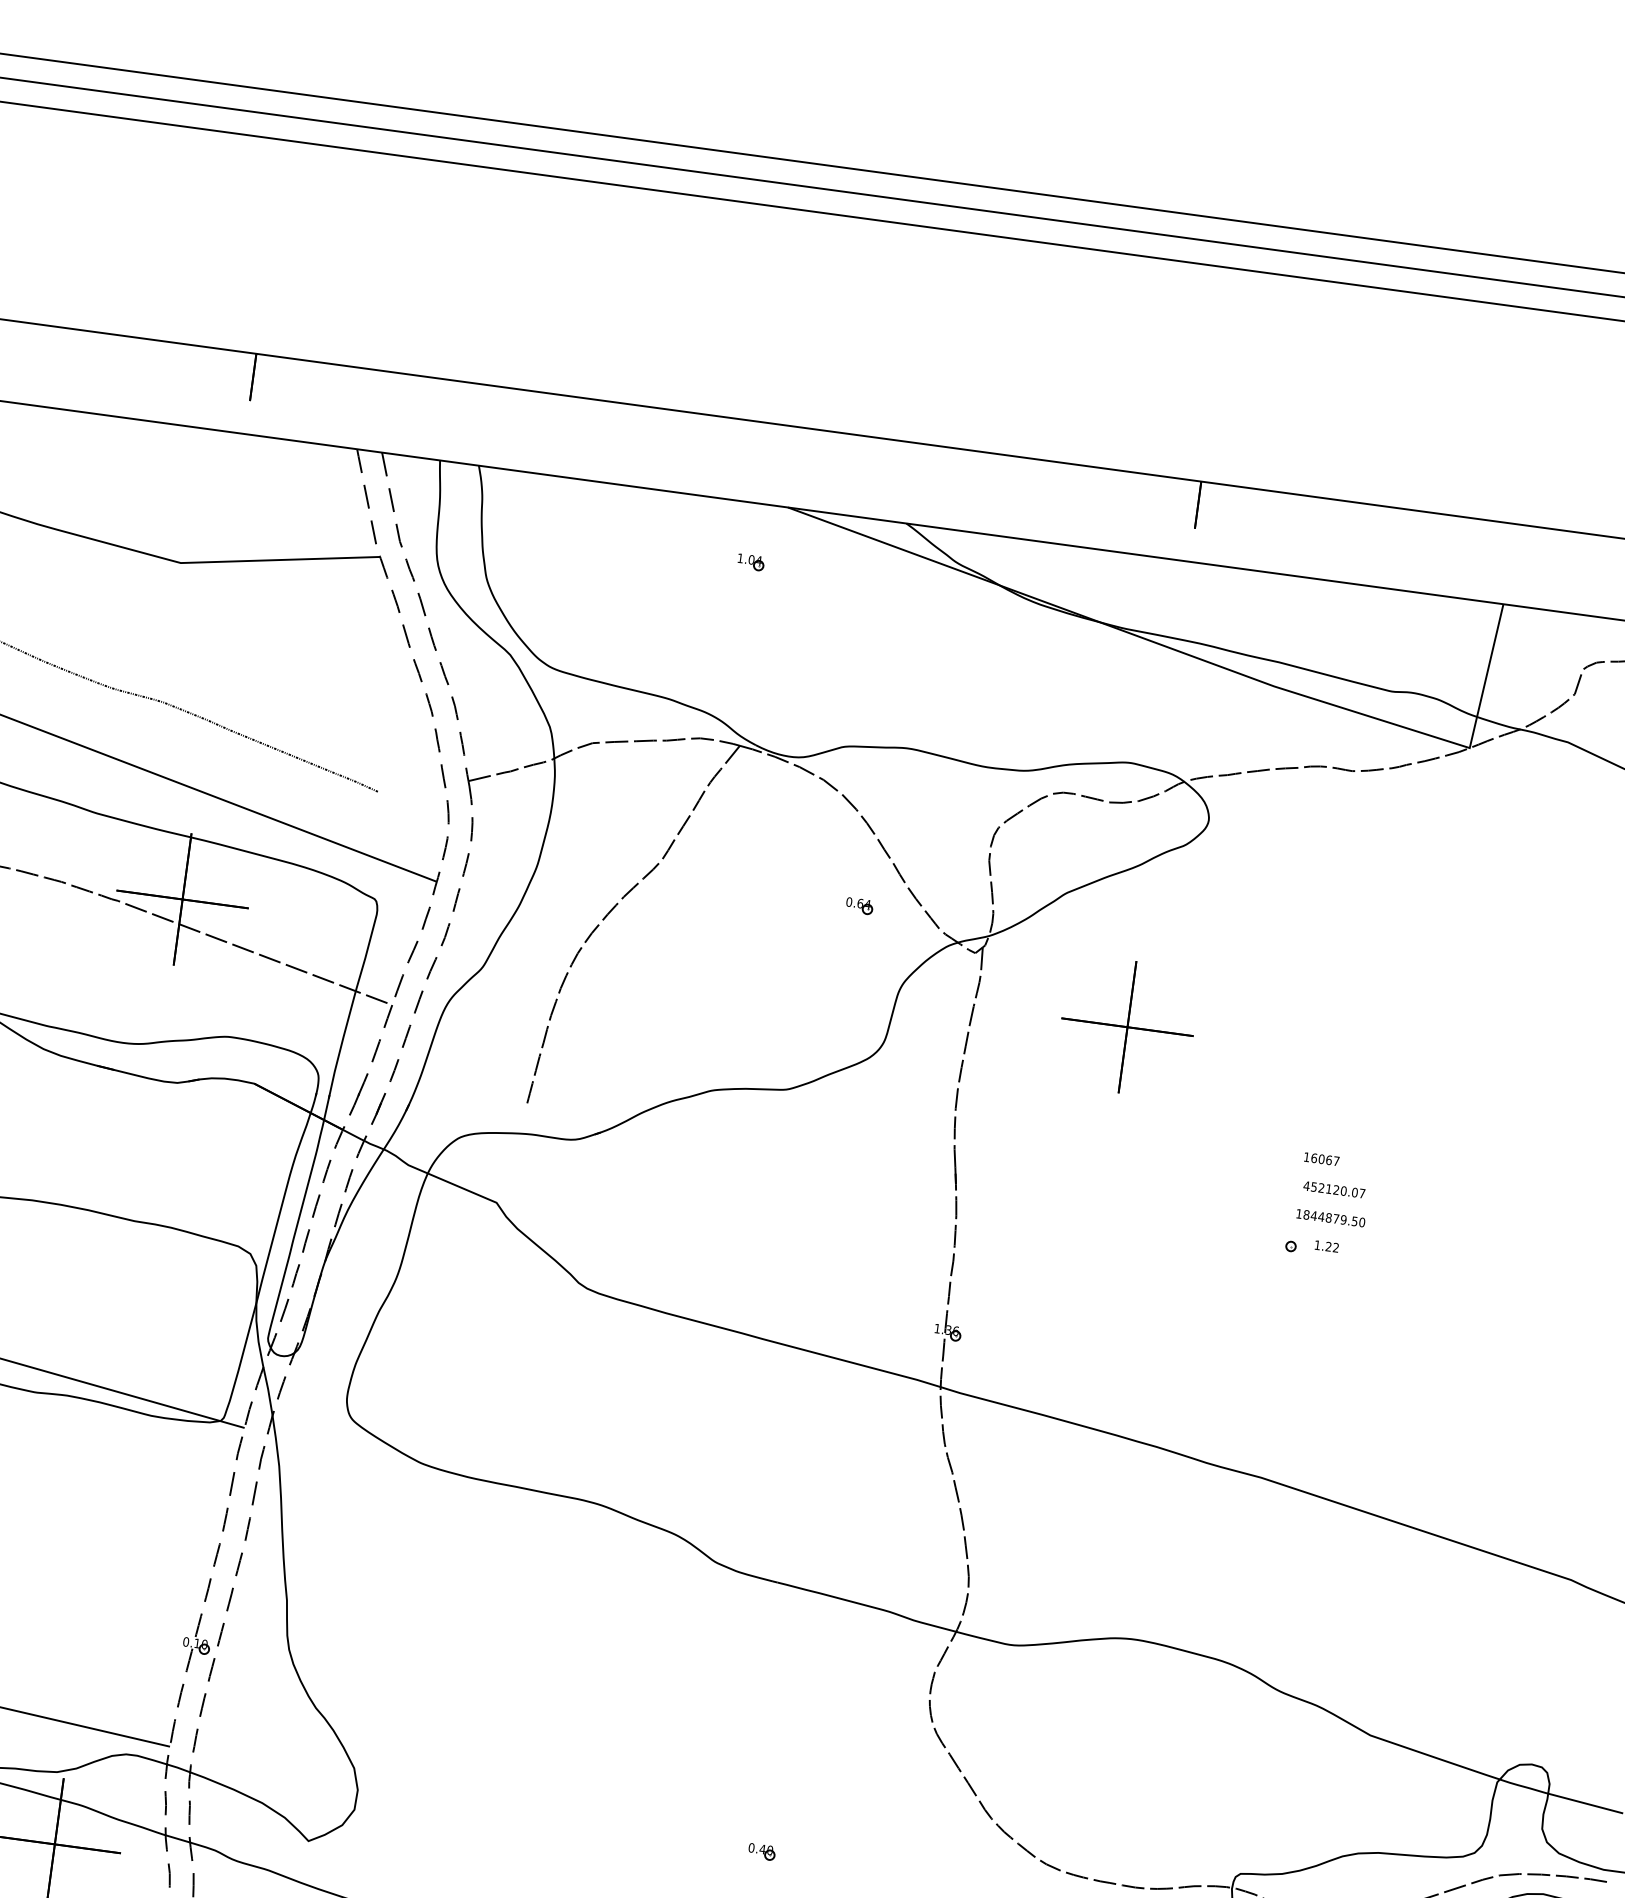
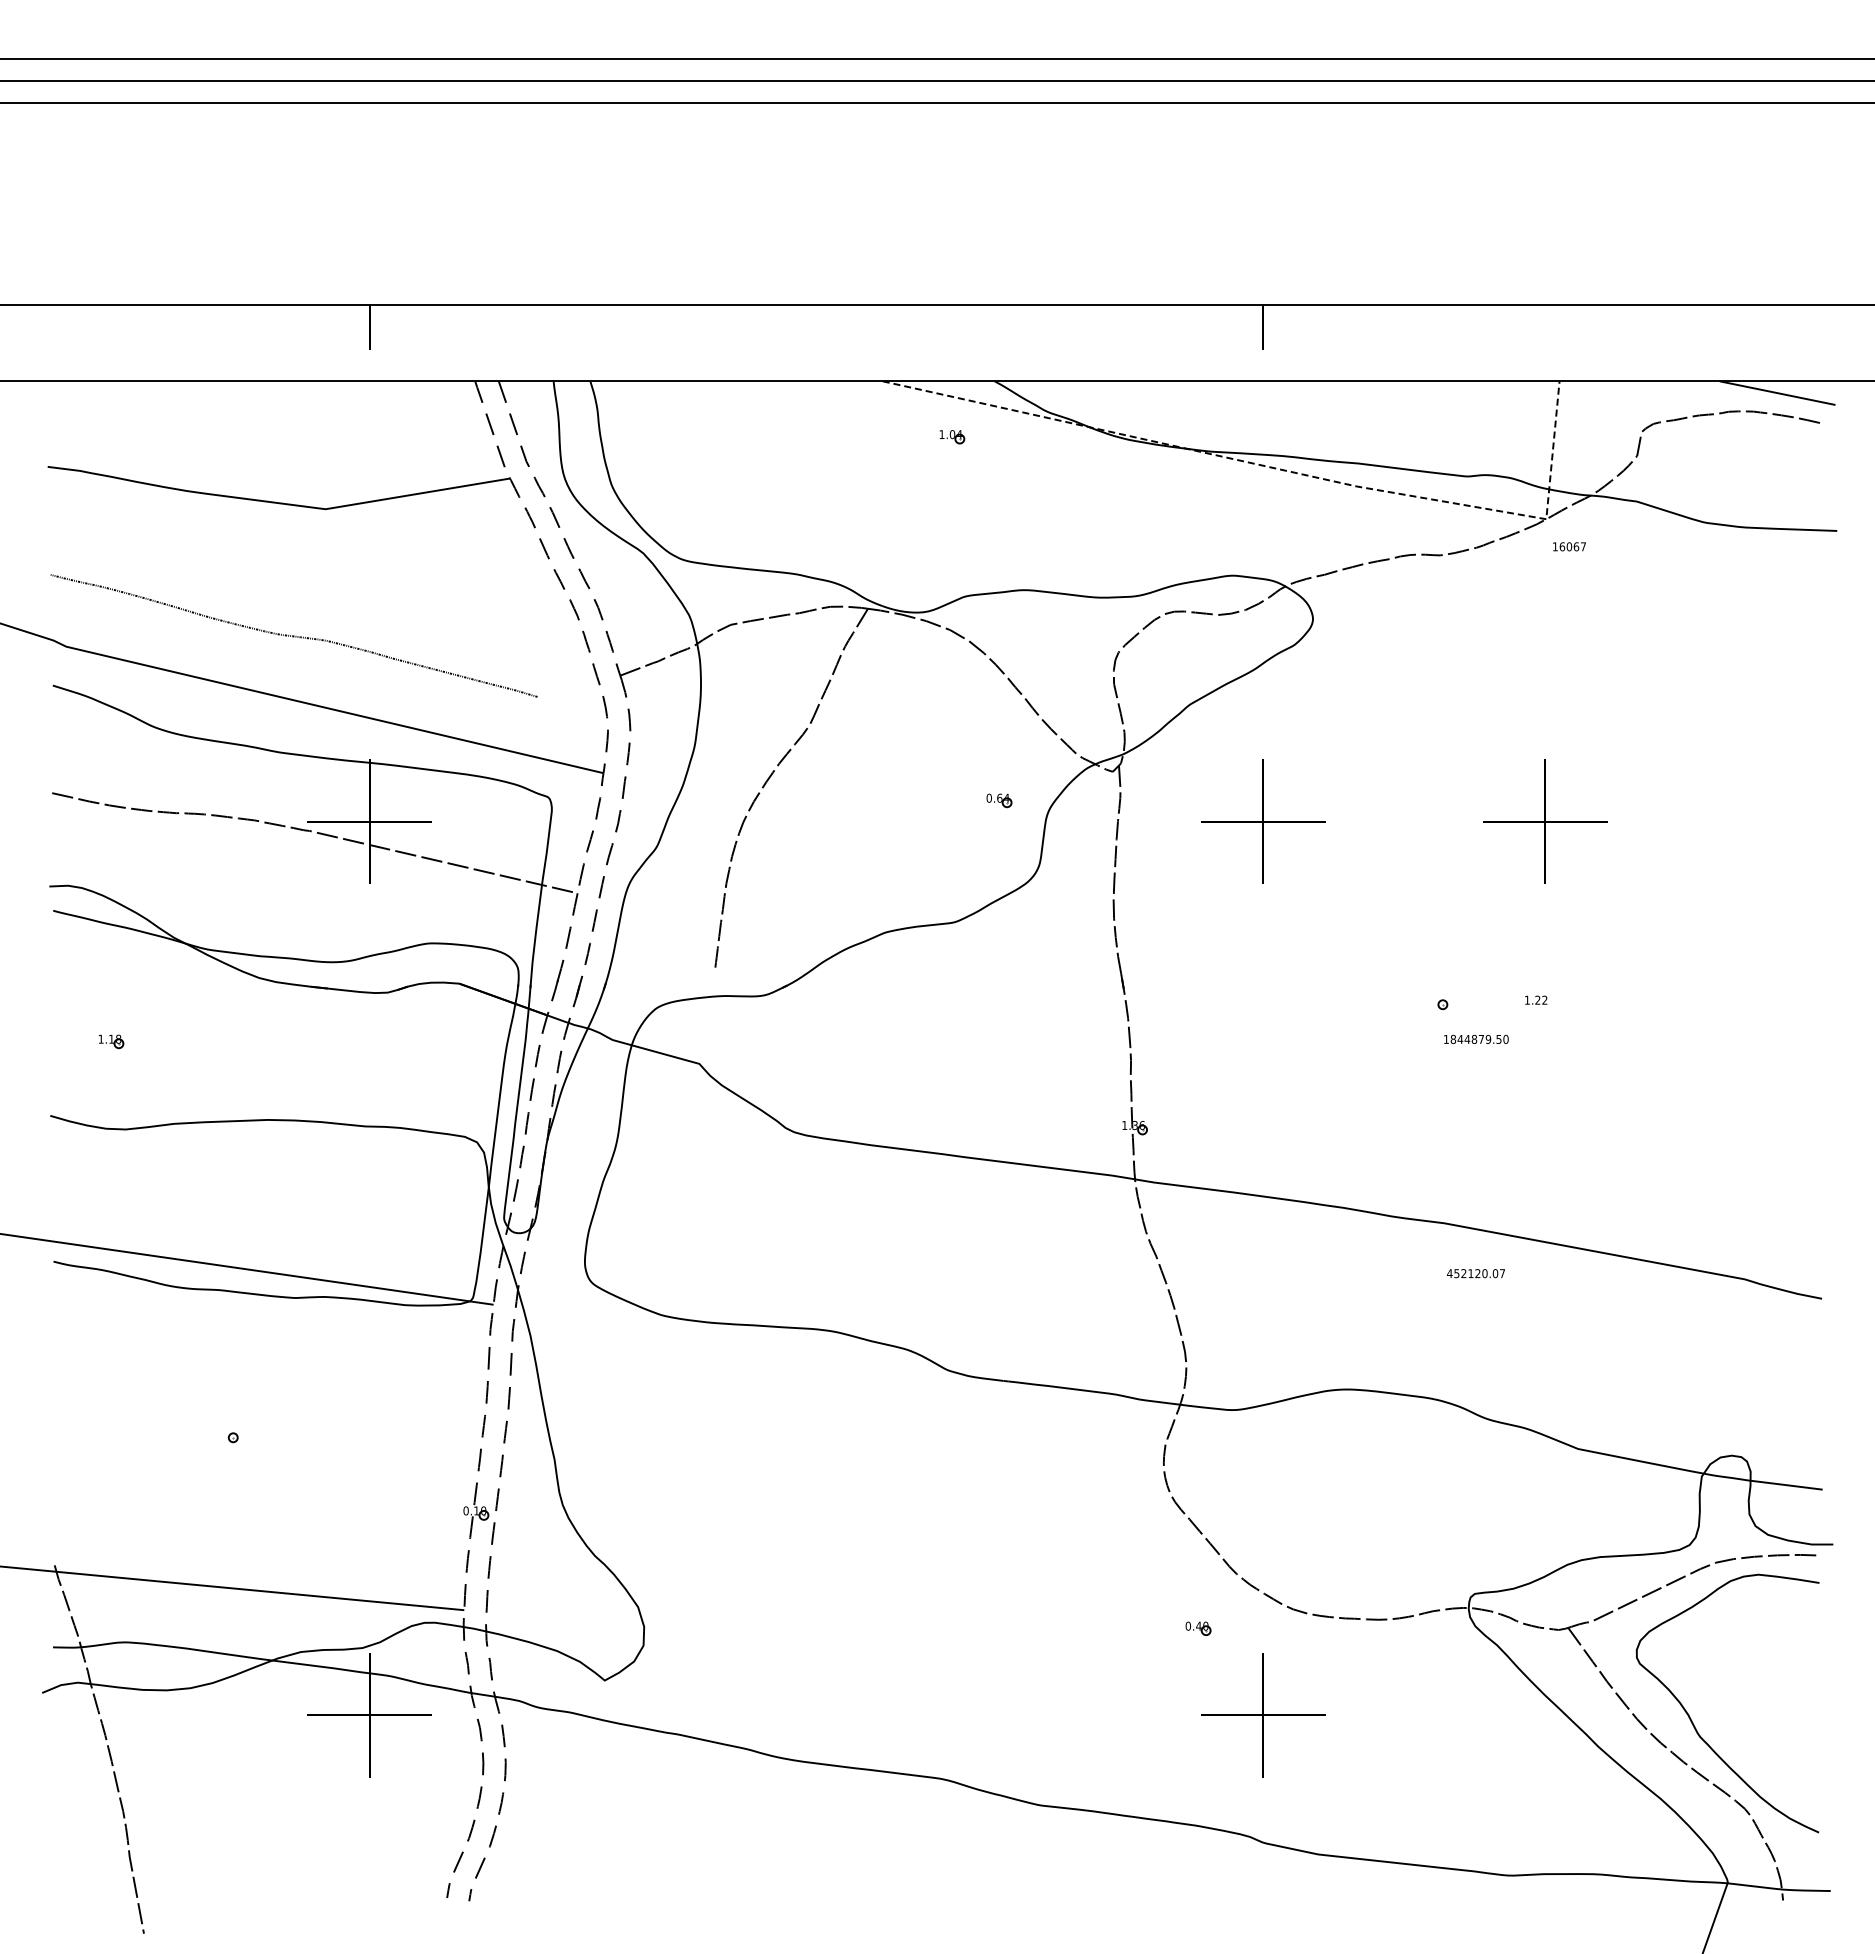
part: (751, 562) -> (952, 437), moved
line: (1197, 658) -> (1282, 470), solid -> dashed
part: (859, 905) -> (999, 800), moved
part: (1425, 1067) -> (1545, 821), added
text: (1321, 1158) -> (1569, 546), moved
text: (1333, 1189) -> (1475, 1273), moved
text: (1331, 1217) -> (1476, 1038), moved
text: (1327, 1245) -> (1536, 999), moved
part: (762, 1851) -> (1198, 1628), moved

